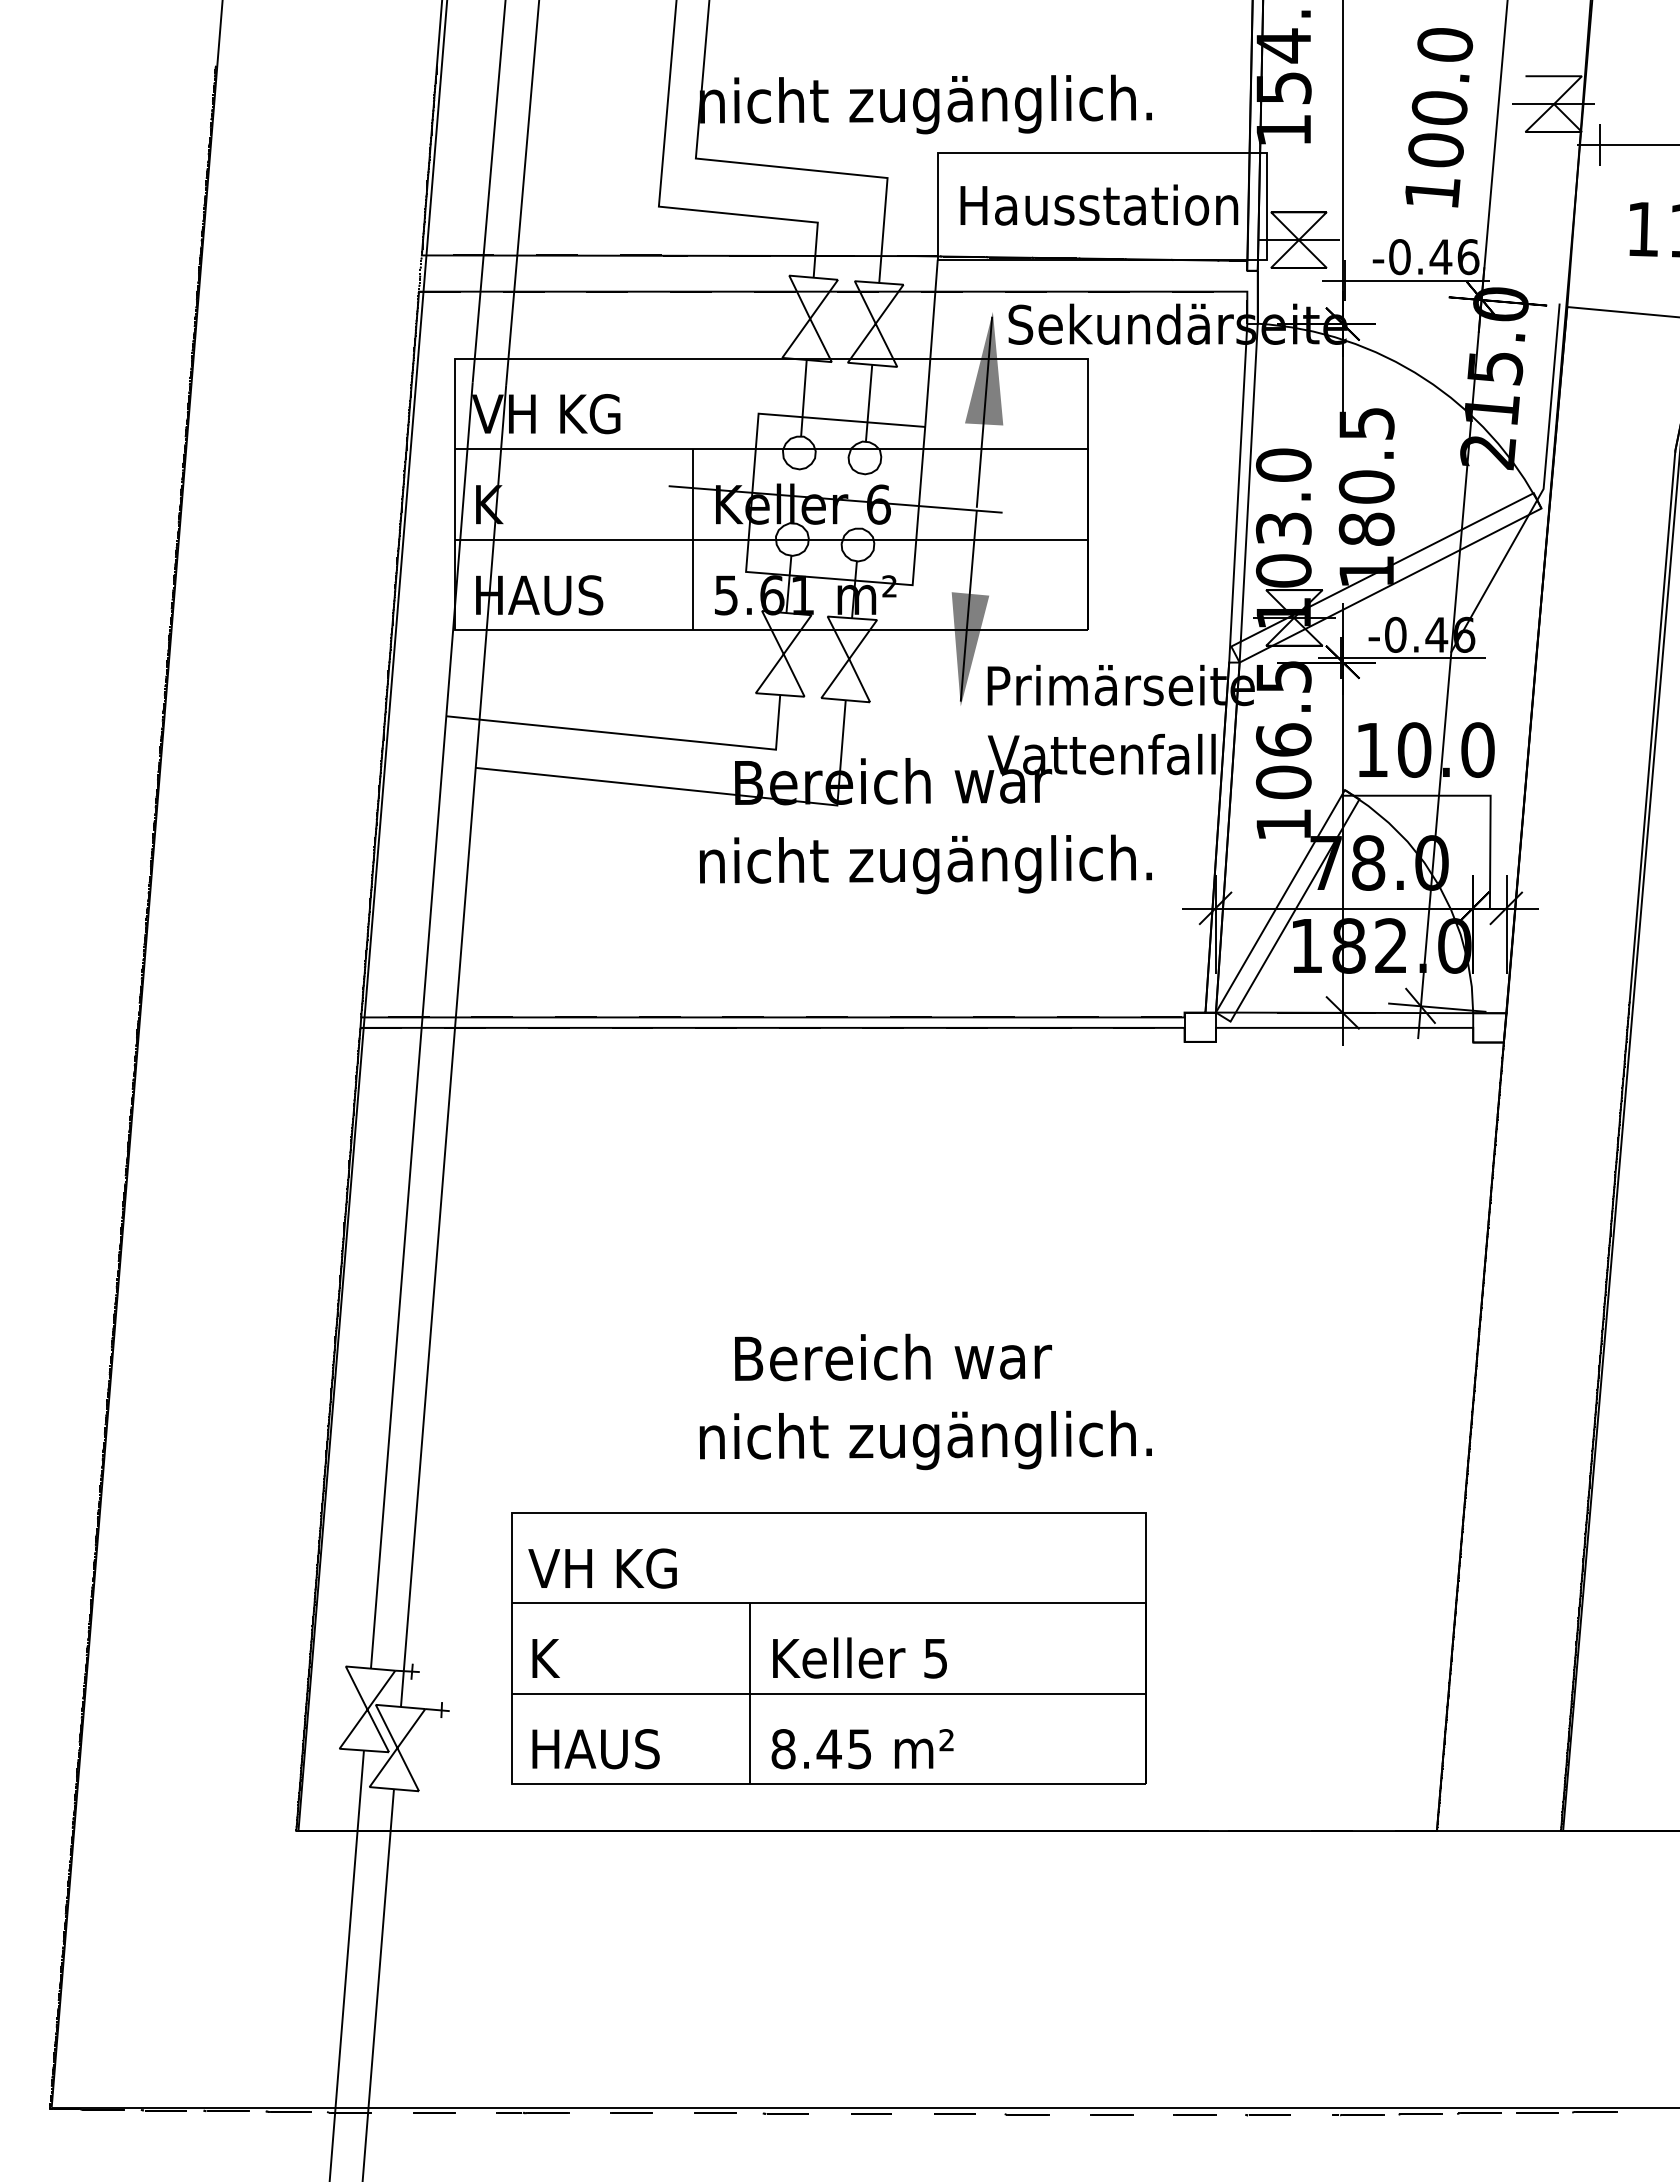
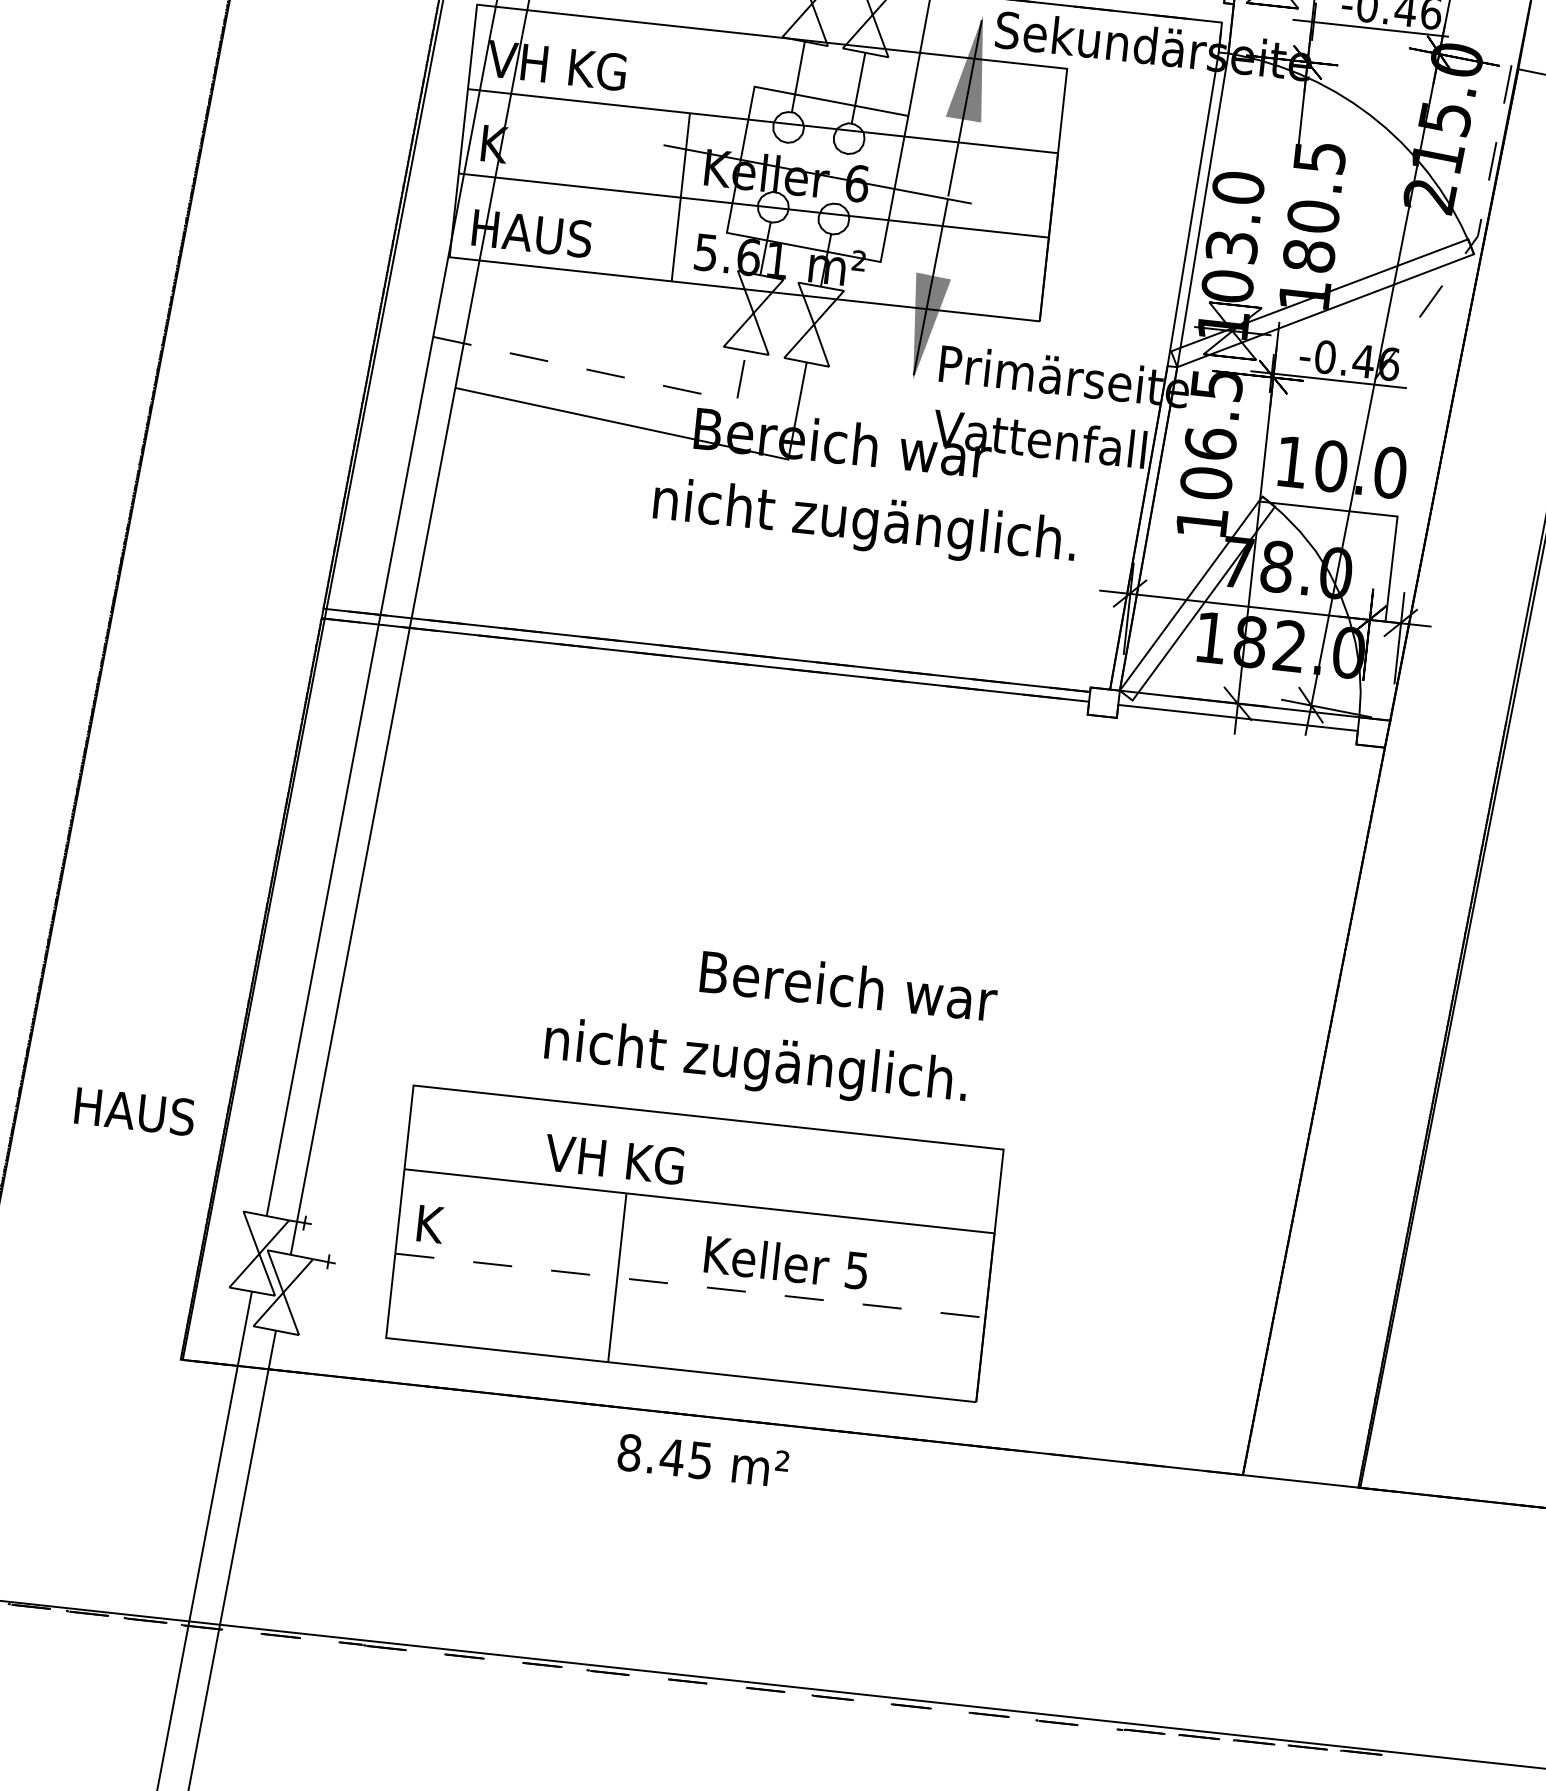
line: (1543, 489) -> (1477, 236), solid -> dashed
line: (638, 735) -> (610, 374), solid -> dashed
text: (893, 1357) -> (848, 986), moved
text: (925, 1440) -> (755, 1063), moved
text: (602, 1568) -> (614, 1159), moved
text: (859, 1657) -> (786, 1261), moved
line: (828, 1693) -> (690, 1285), solid -> dashed
text: (595, 1749) -> (134, 1112), moved
text: (862, 1749) -> (703, 1461), moved

